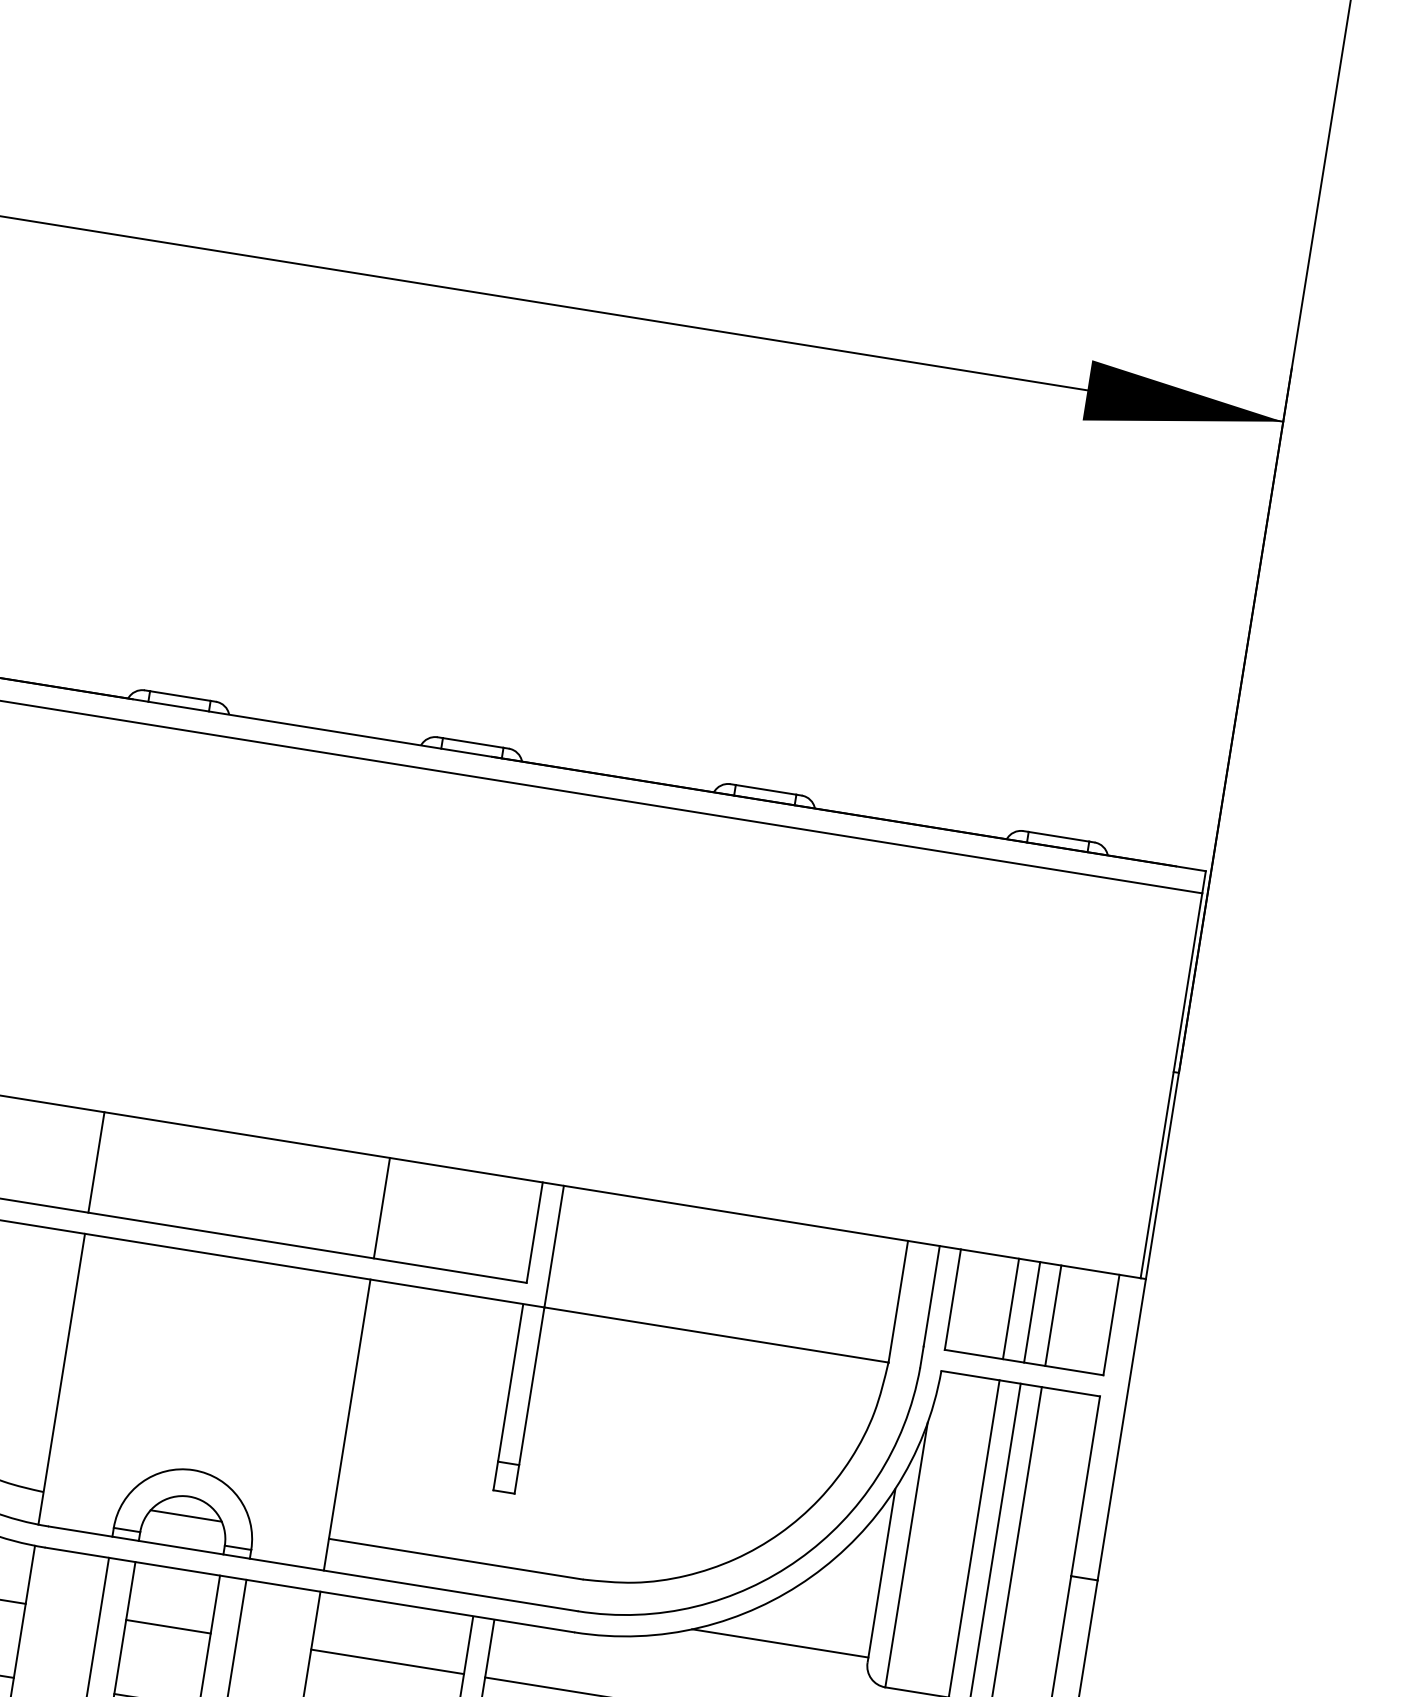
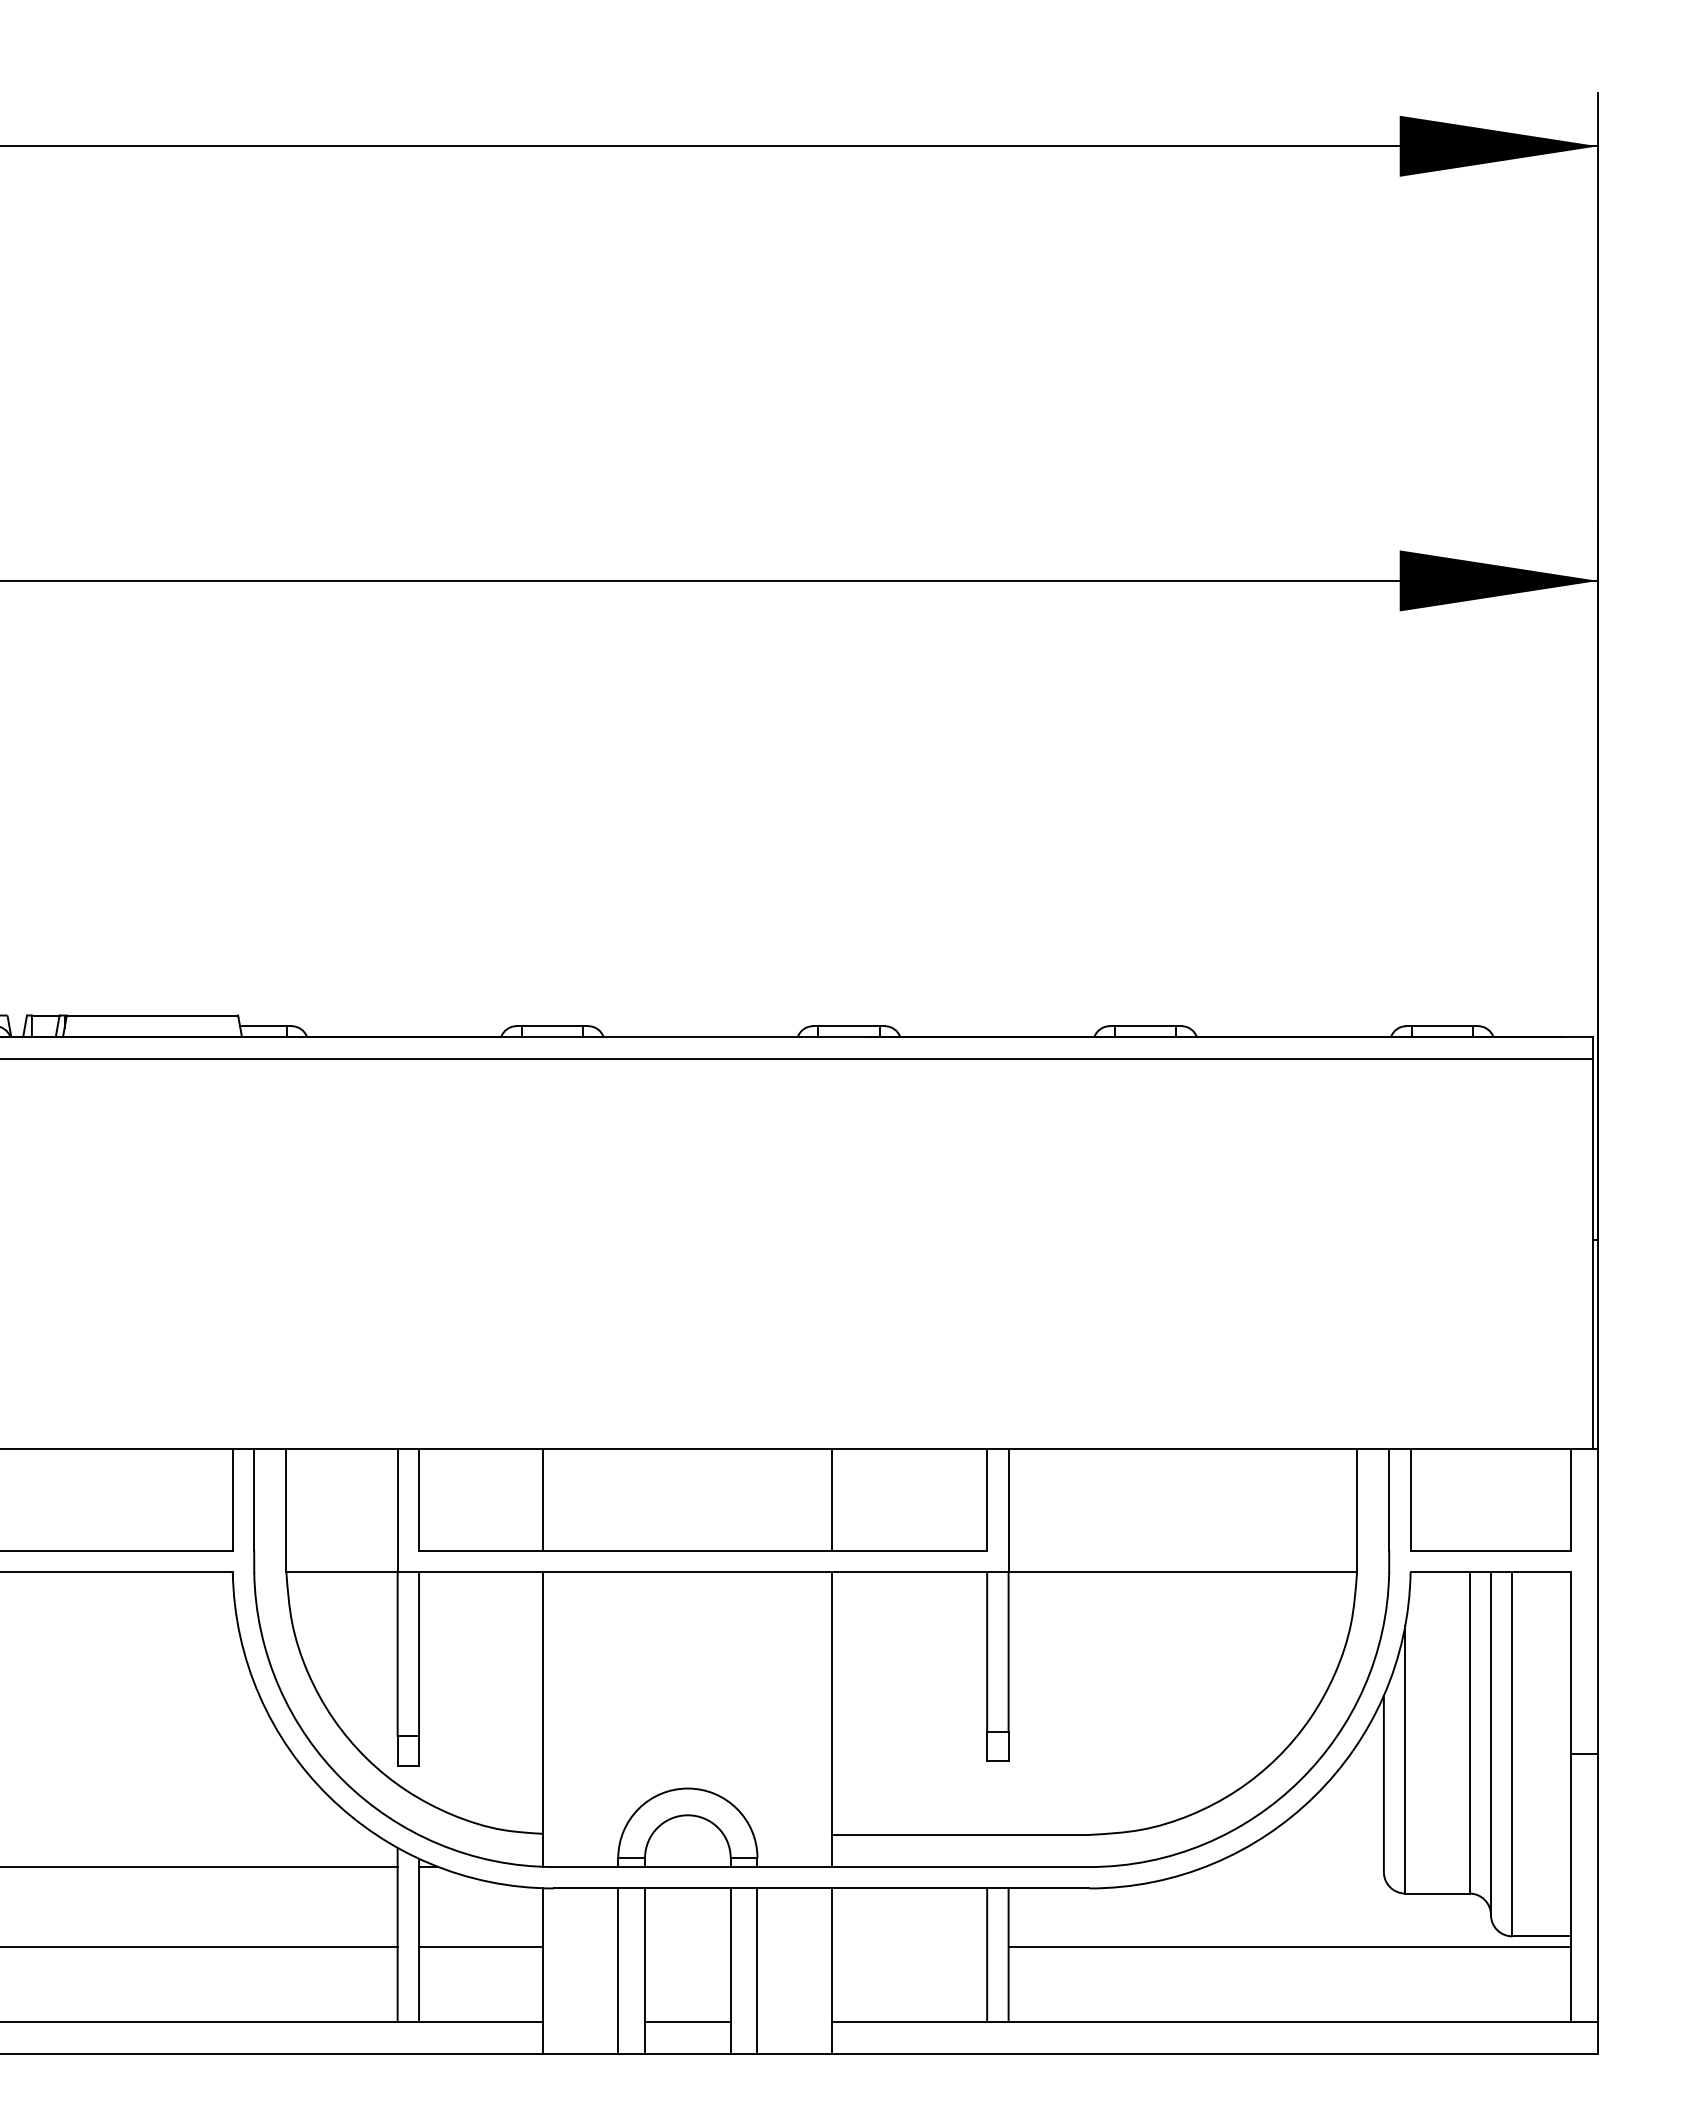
line: (1011, 1308) -> (1469, 1499), removed
line: (1031, 1311) -> (1490, 1499), removed
line: (1053, 1315) -> (1512, 1499), removed
line: (185, 1515) -> (687, 1834), removed
line: (168, 1627) -> (687, 1947), removed
line: (780, 1643) -> (1294, 1866), removed
line: (387, 1662) -> (909, 1947), removed

